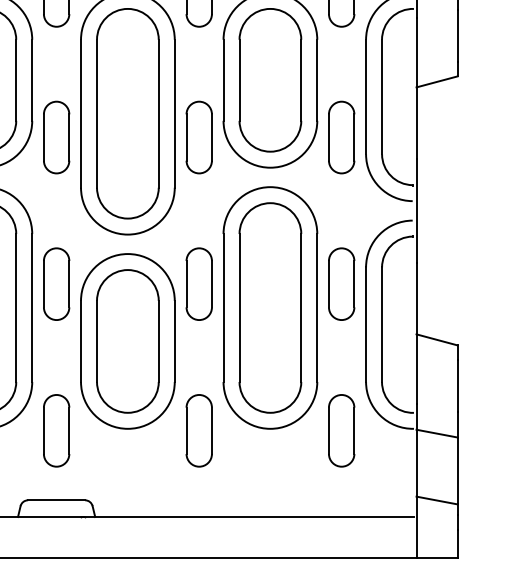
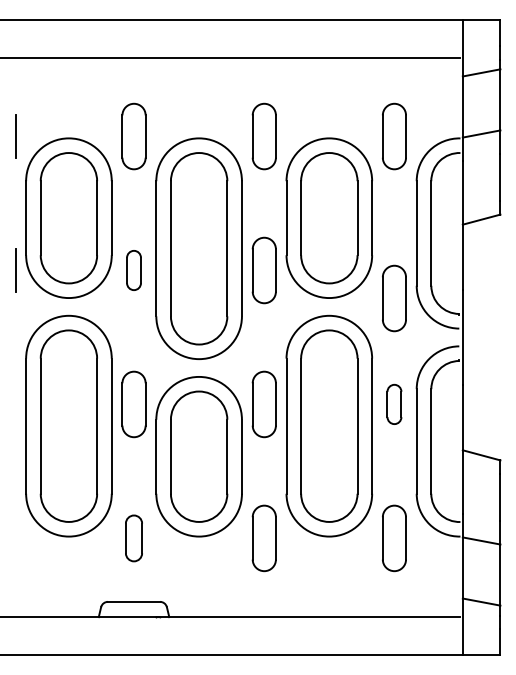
part: (56, 137) -> (133, 270), size x0.6
part: (341, 137) -> (394, 298), moved
part: (341, 284) -> (394, 404), size x0.6
part: (56, 430) -> (133, 538), size x0.7

